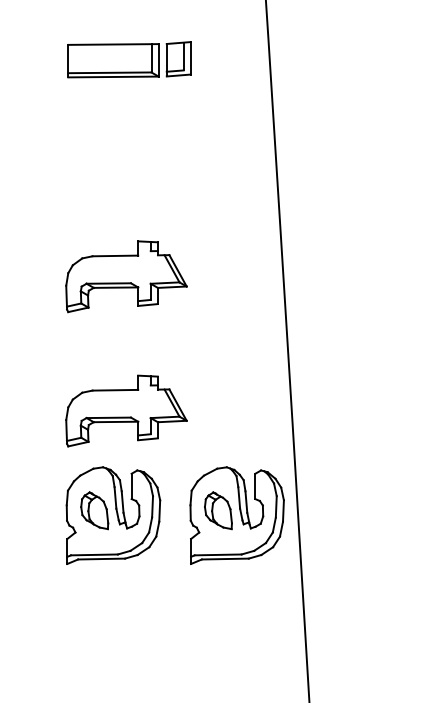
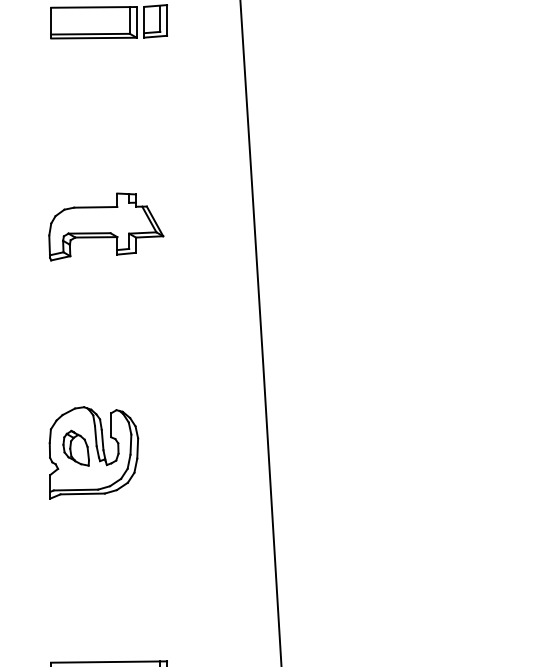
part: (126, 410) -> (106, 353), removed
part: (236, 515) -> (210, 452), removed

